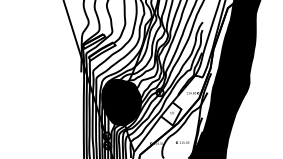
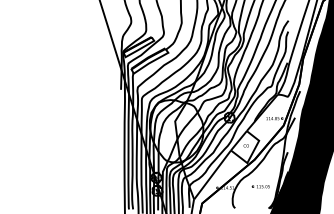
fill: (121, 102) -> (176, 131), removed

